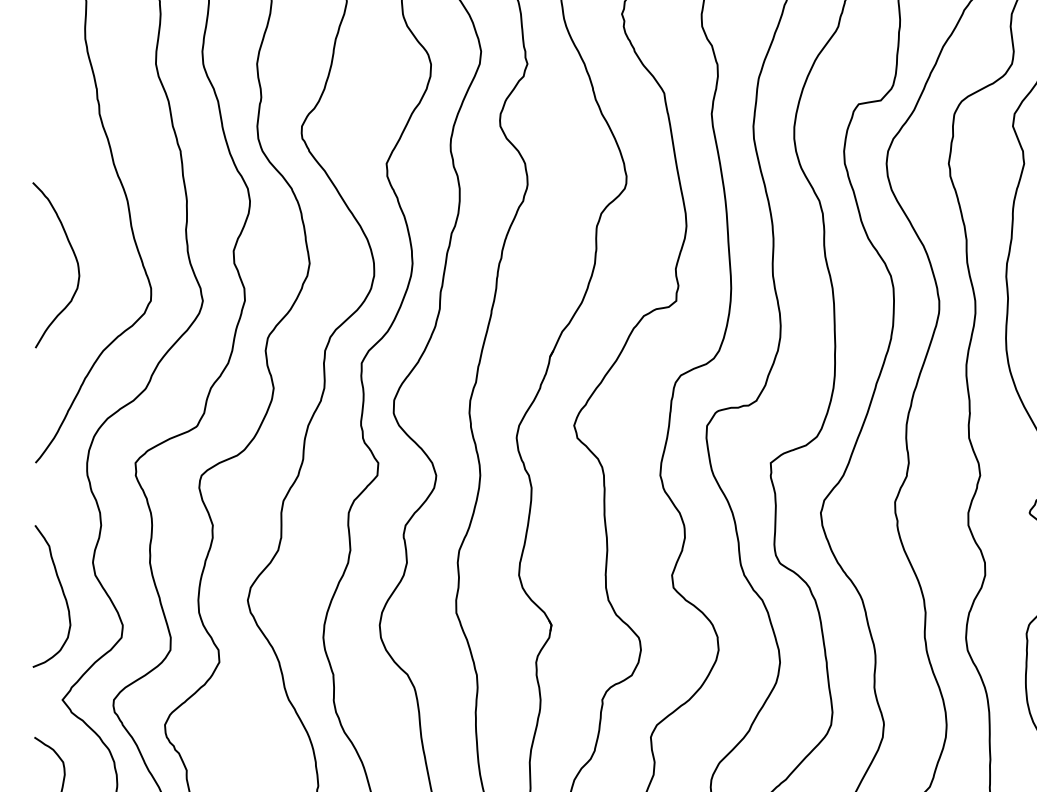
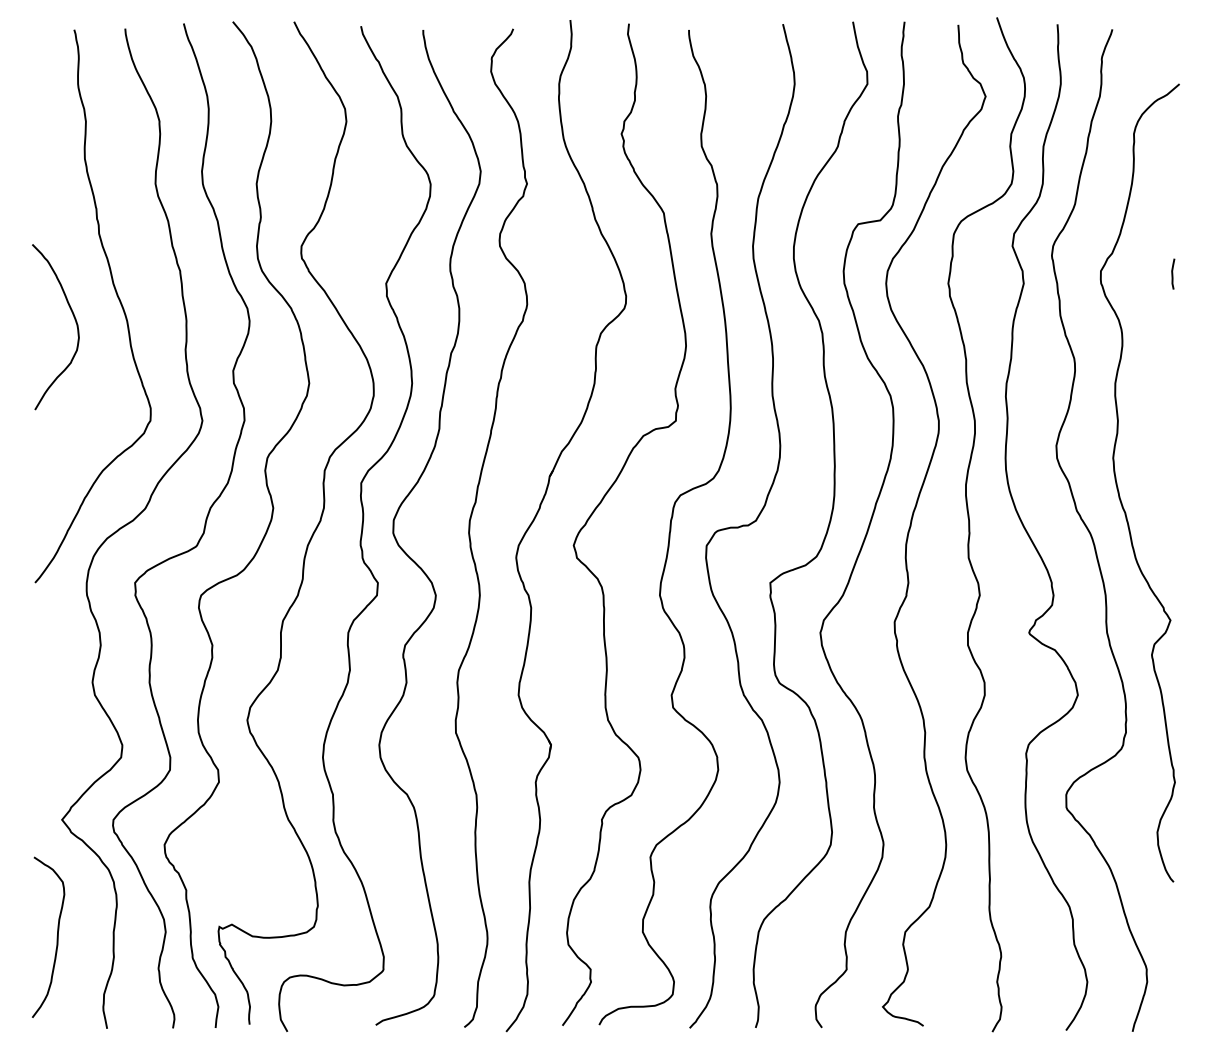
curve: (73, 255) -> (73, 317), moved
curve: (61, 591) -> (61, 711), removed

